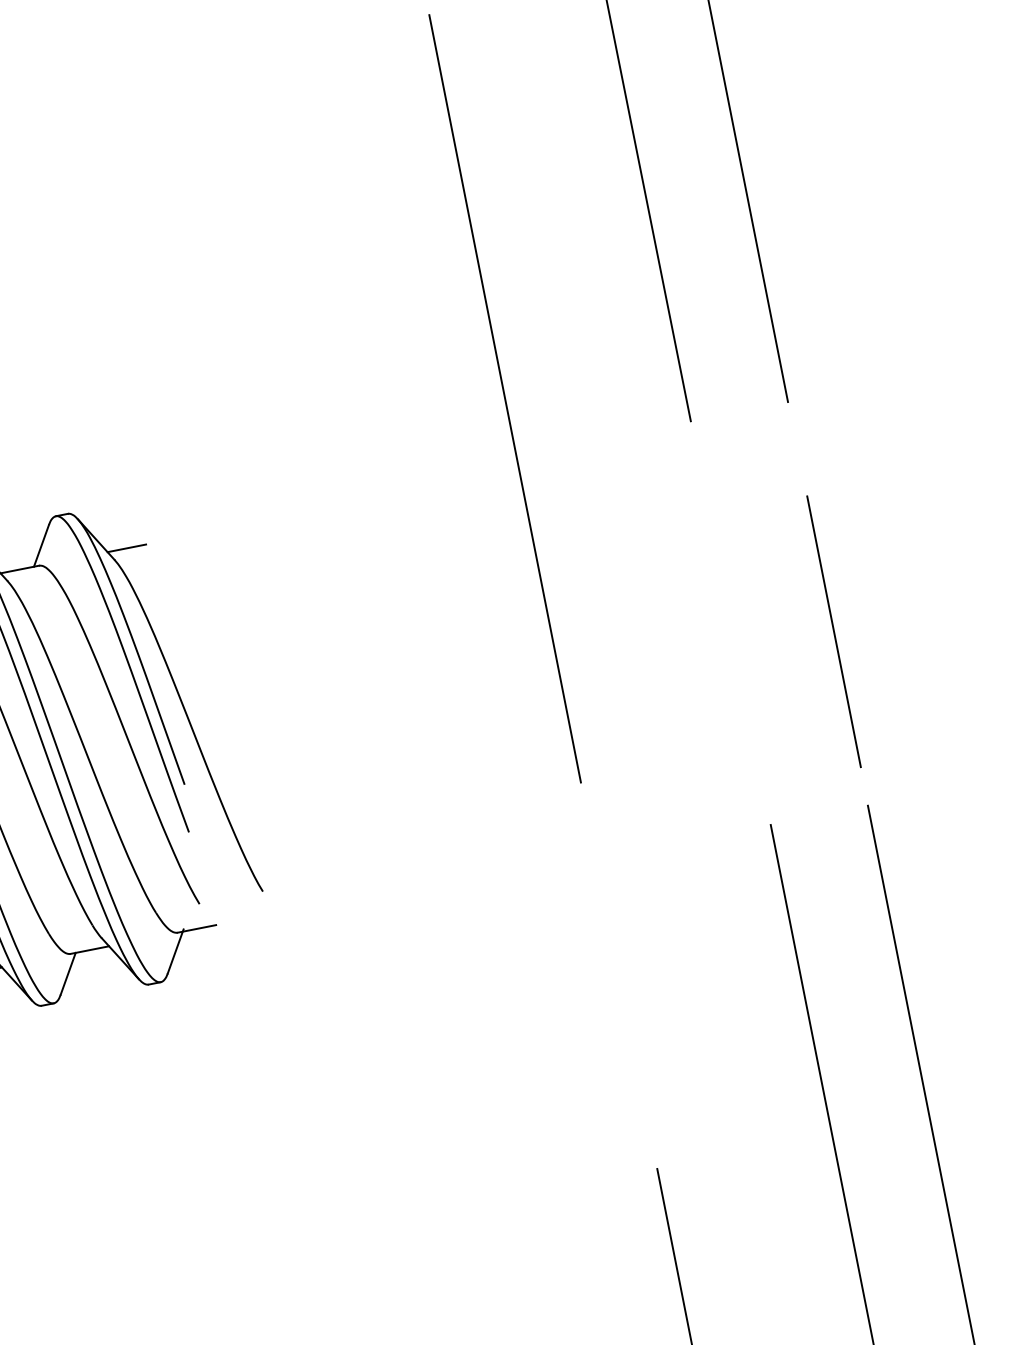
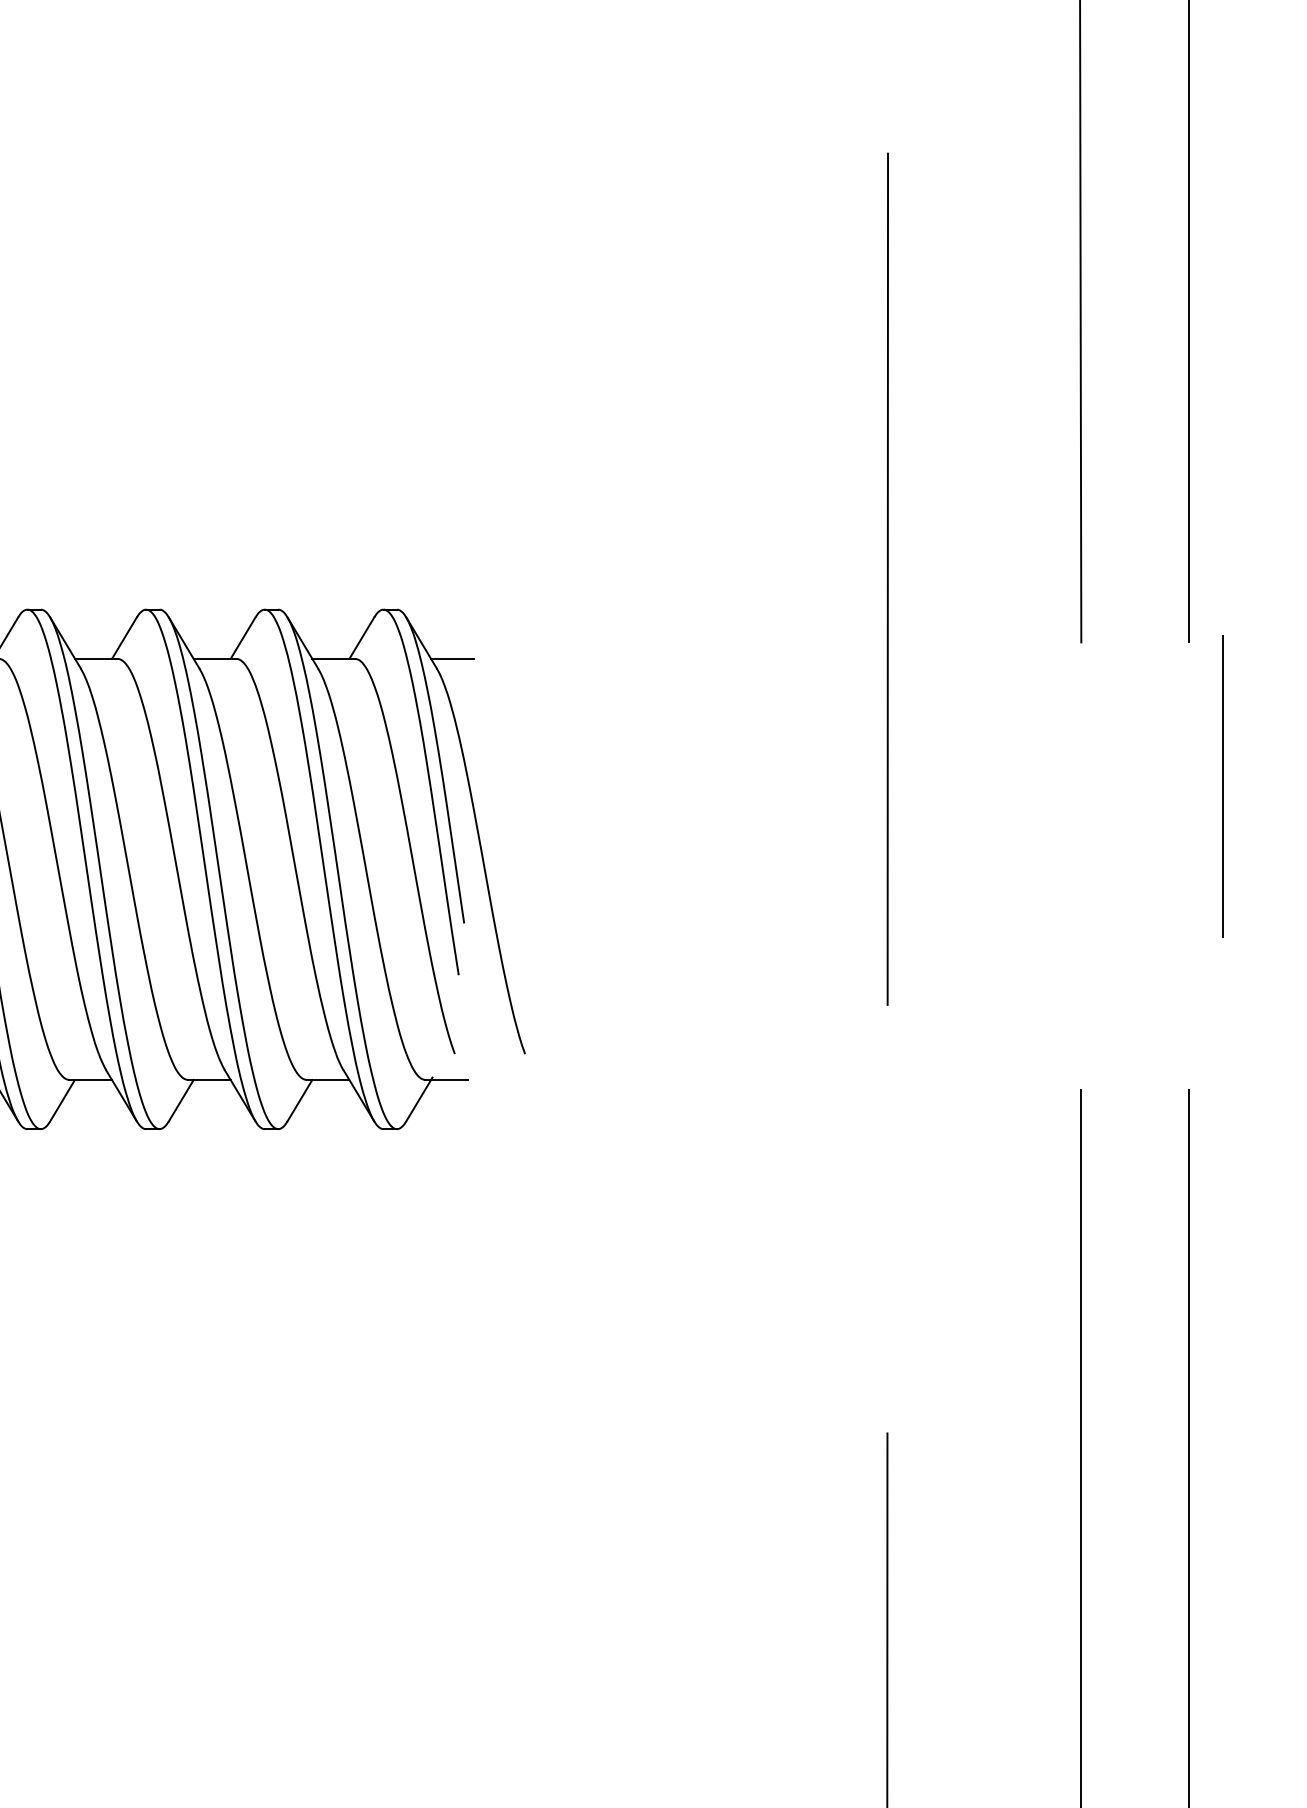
line: (833, 631) -> (1222, 786), moved

